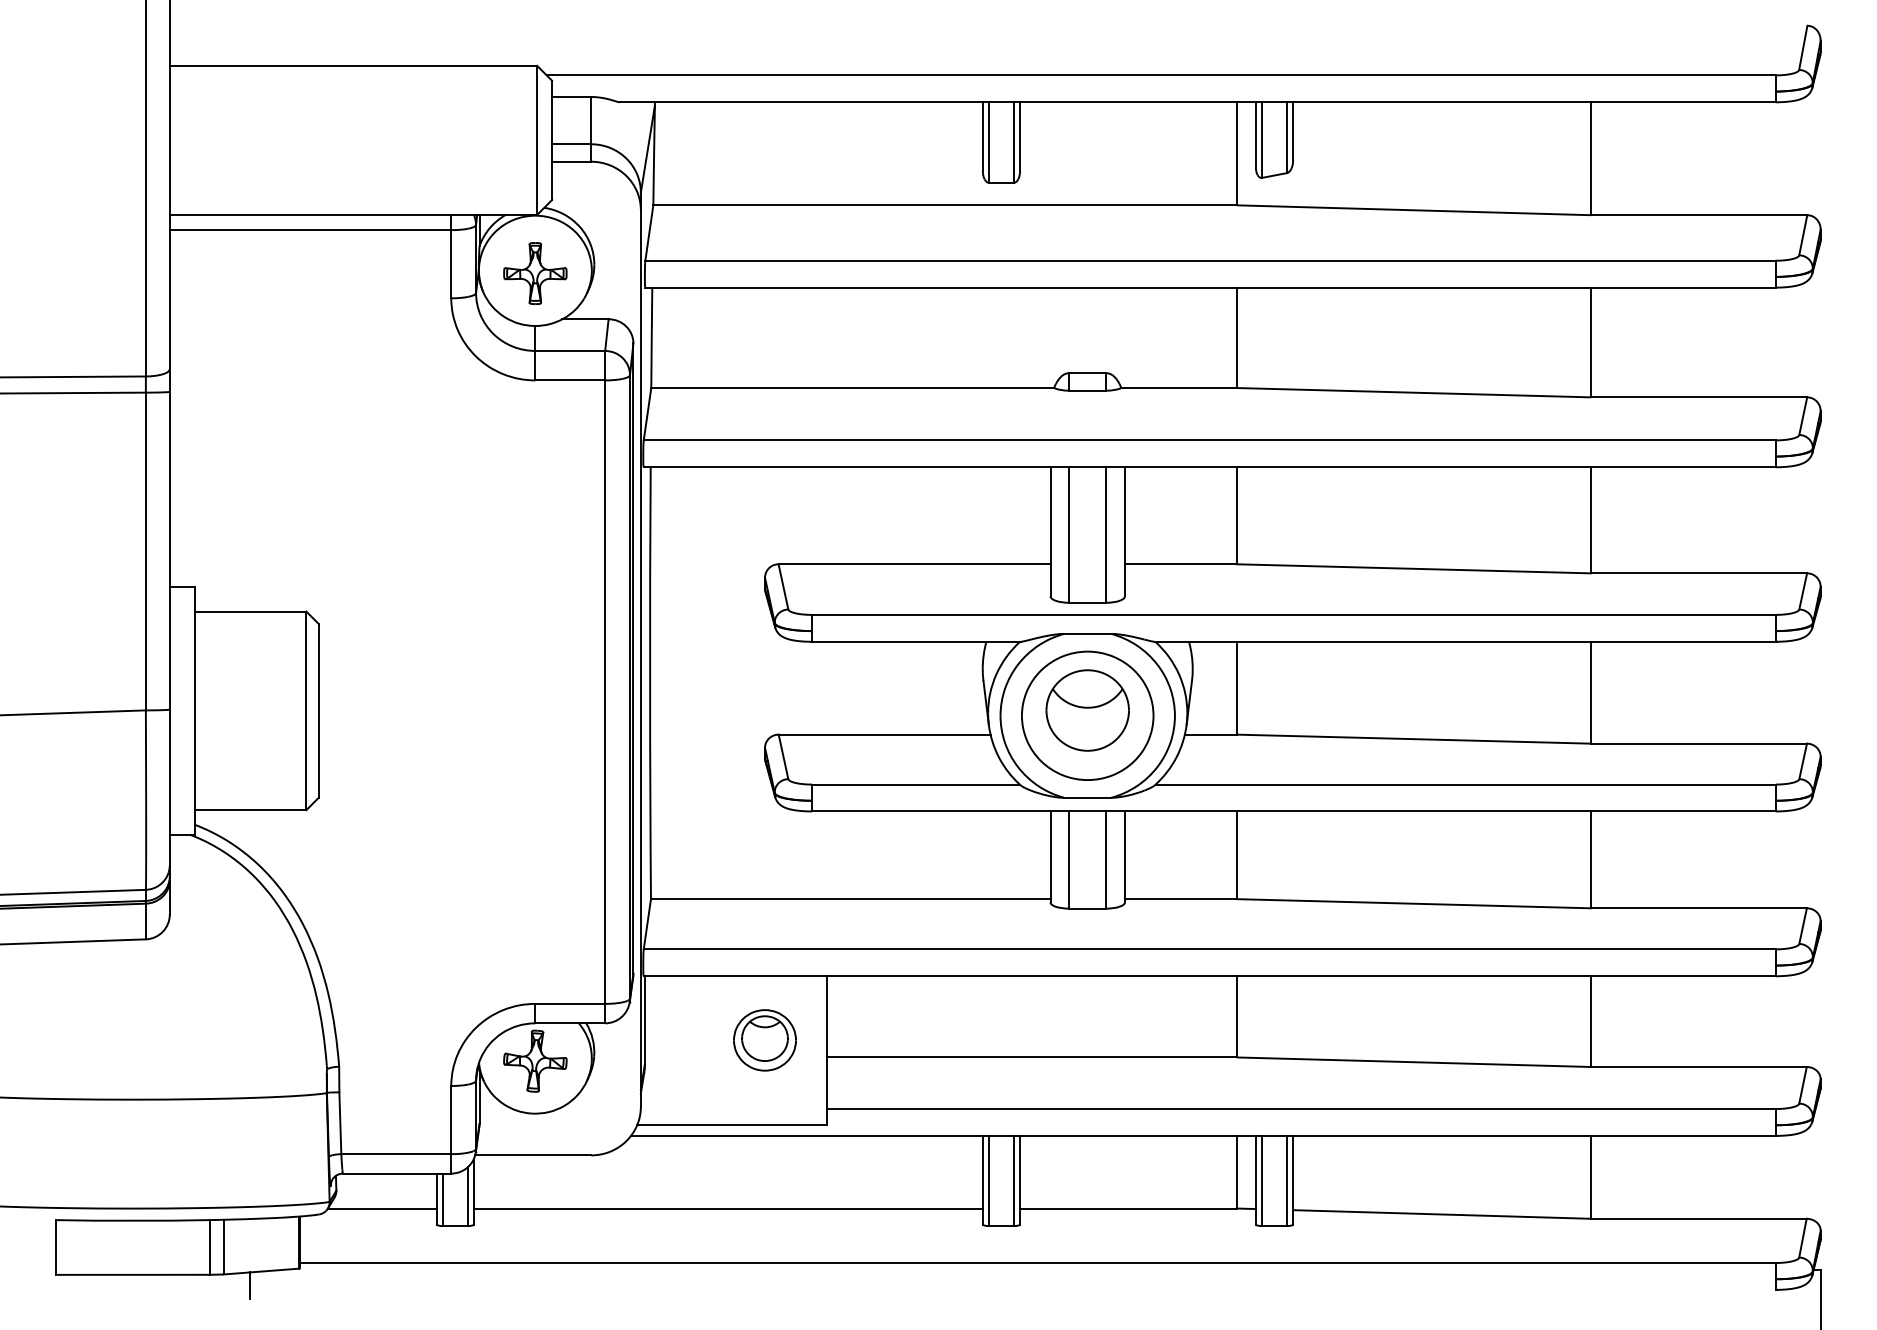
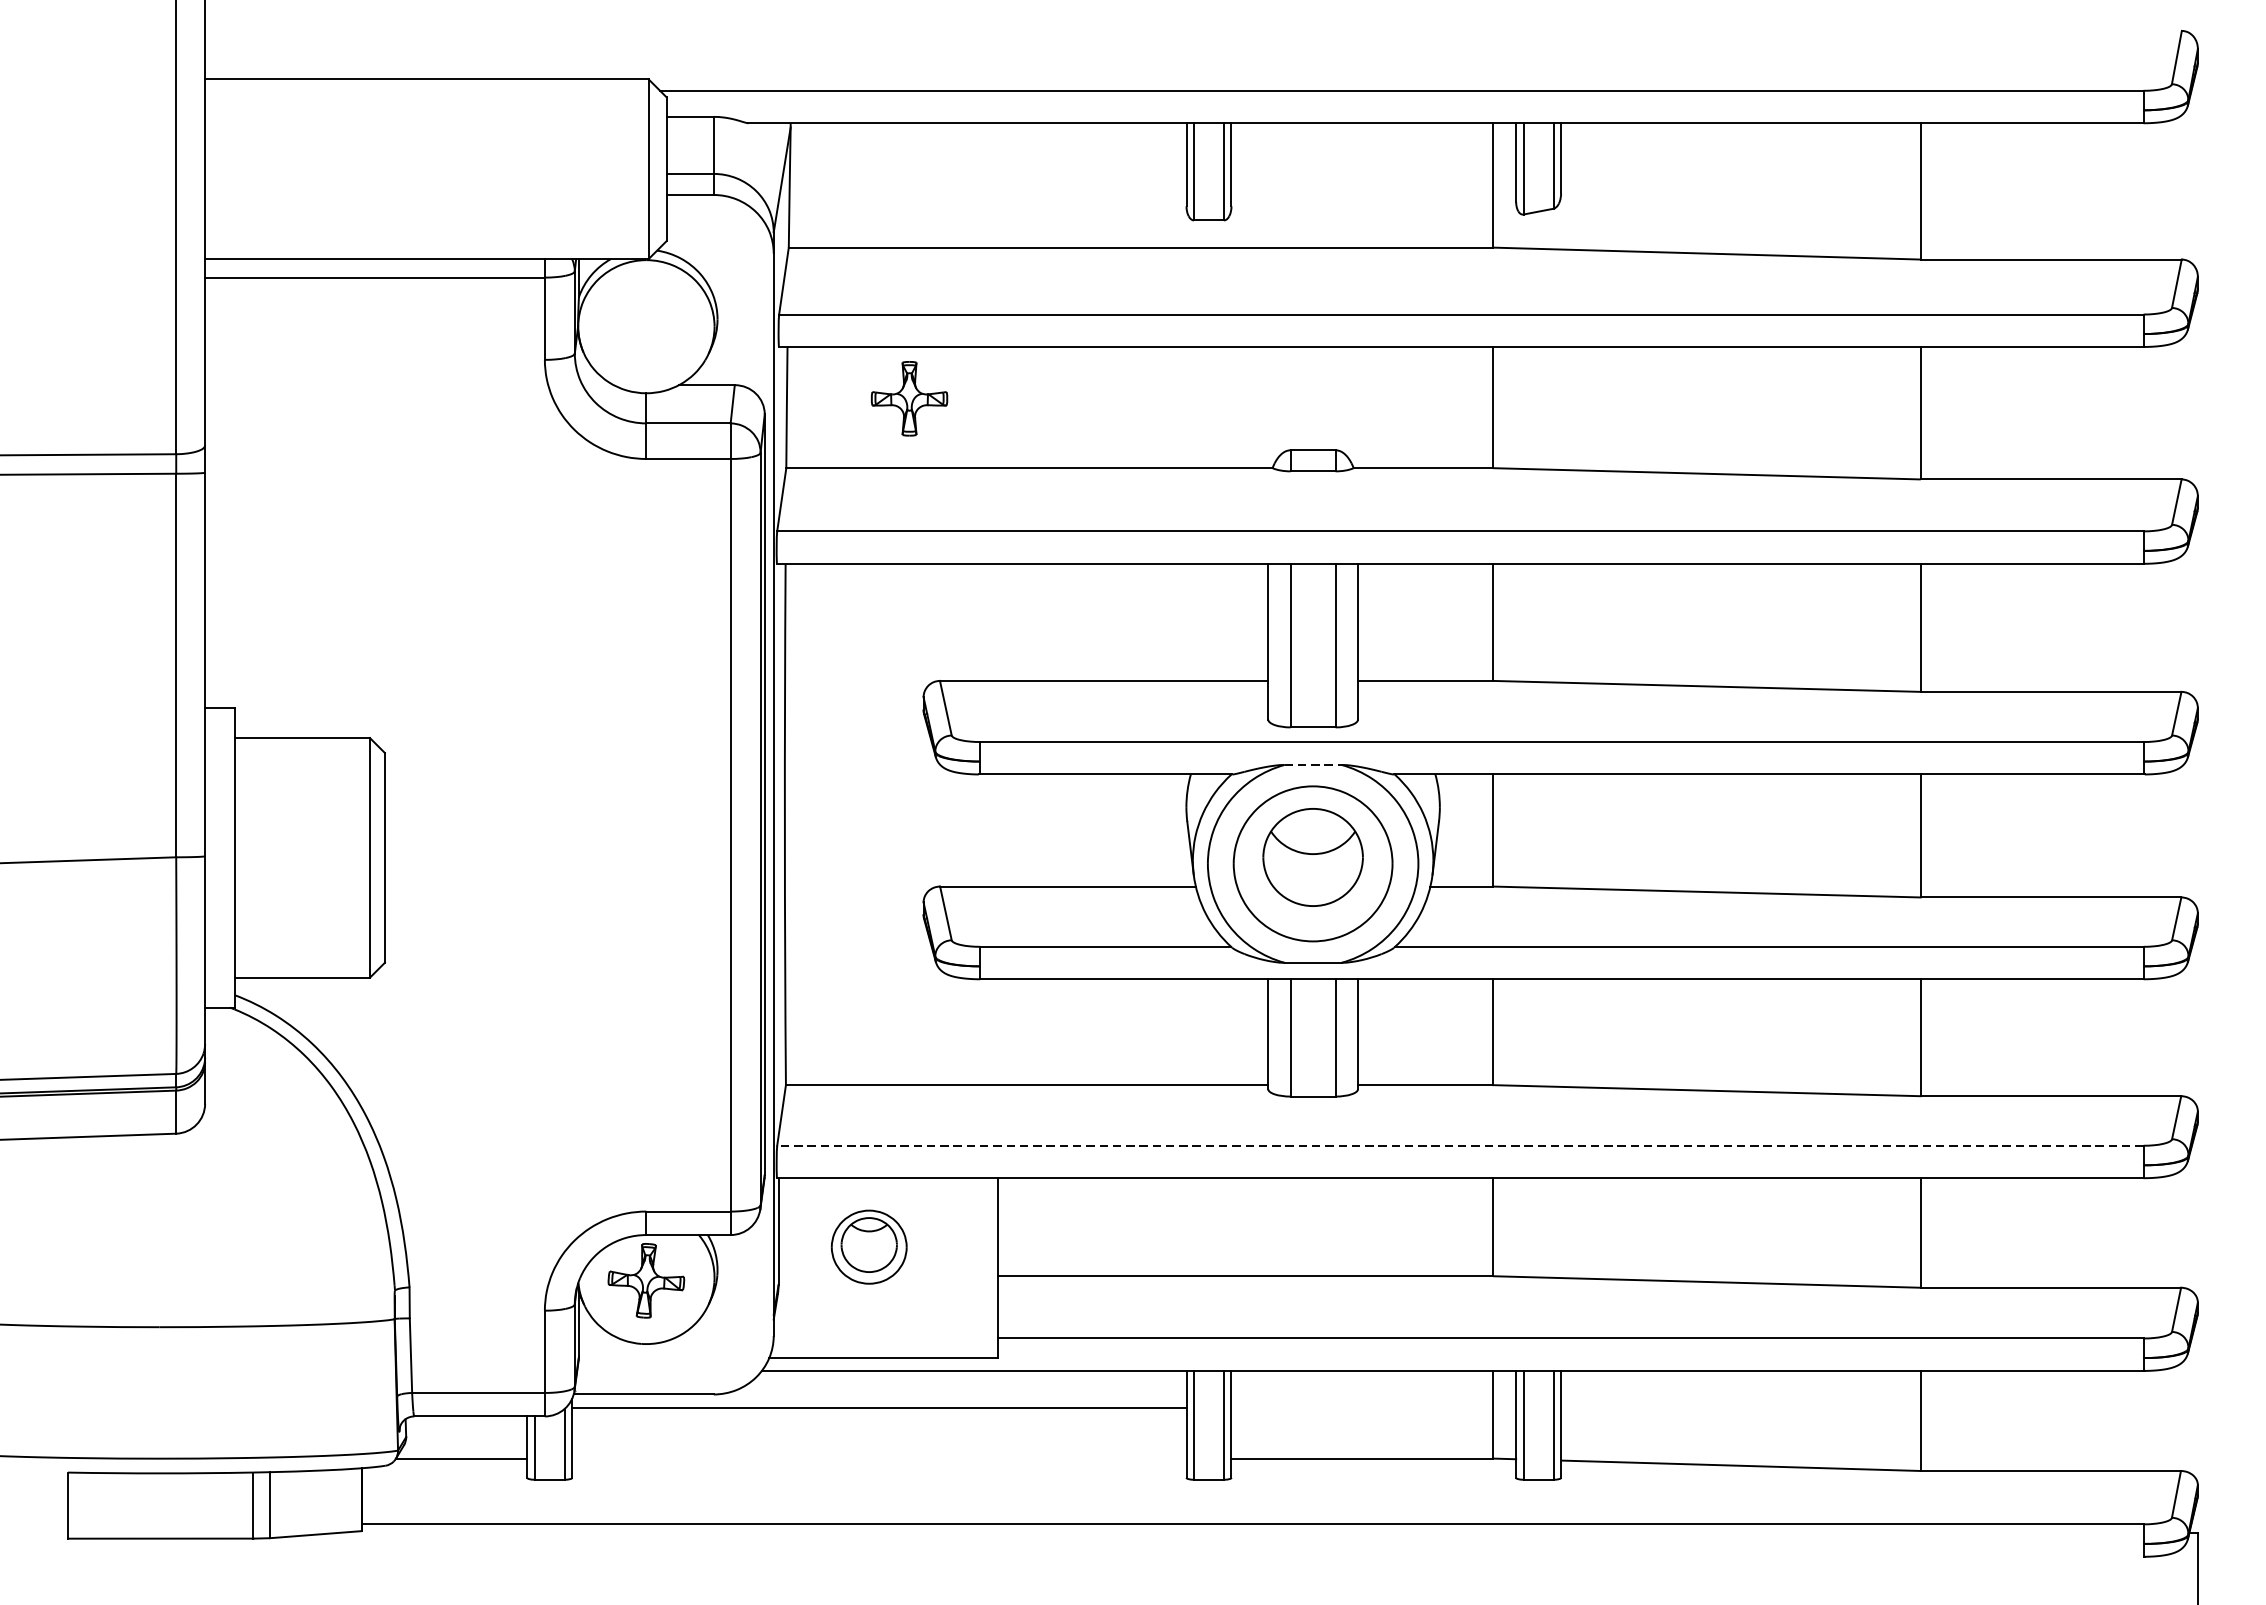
part: (535, 273) -> (909, 398), moved
line: (1087, 633) -> (1312, 764), solid -> dashed
line: (1209, 949) -> (1460, 1145), solid -> dashed
part: (764, 1040) -> (868, 1247), moved
line: (727, 1208) -> (878, 1407), moved
line: (249, 1285) -> (301, 1551), removed

